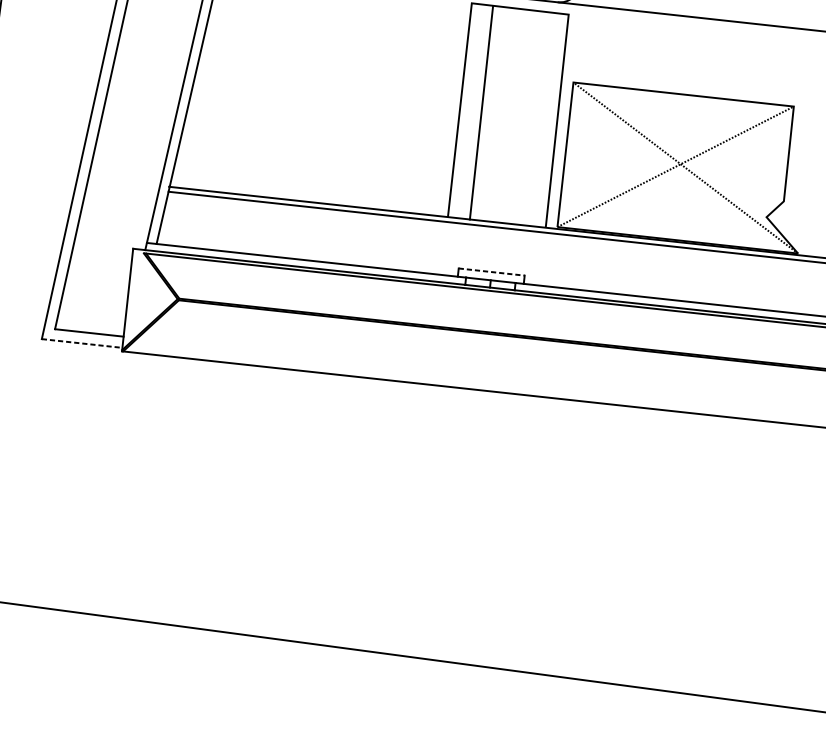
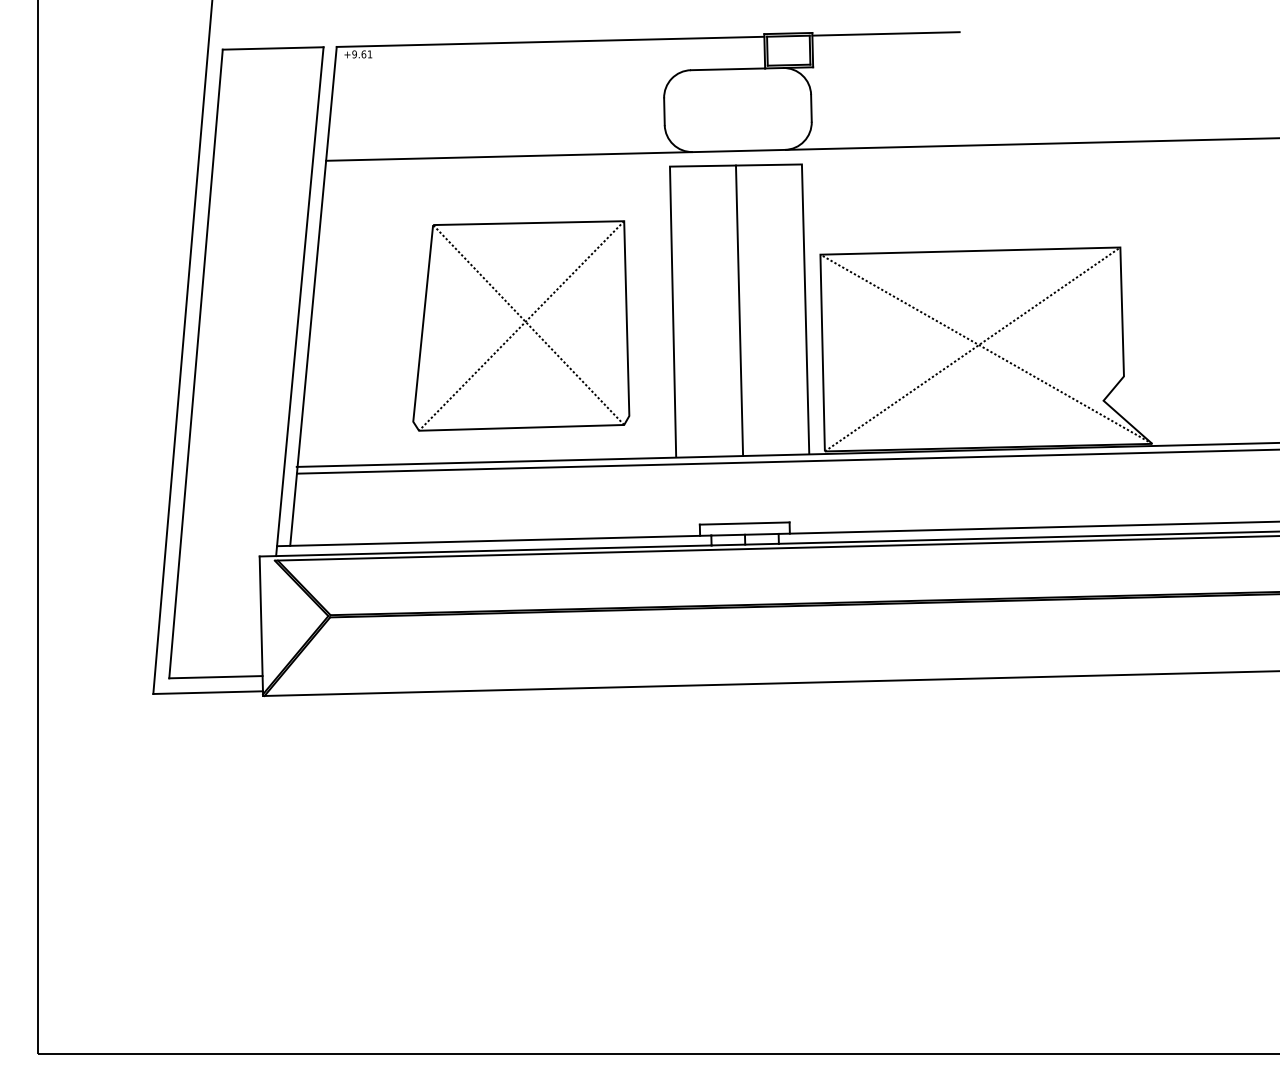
part: (347, 105) -> (521, 325), added
line: (481, 112) -> (739, 310), moved
line: (491, 272) -> (744, 523), dashed -> solid
line: (82, 343) -> (208, 692), dashed -> solid

